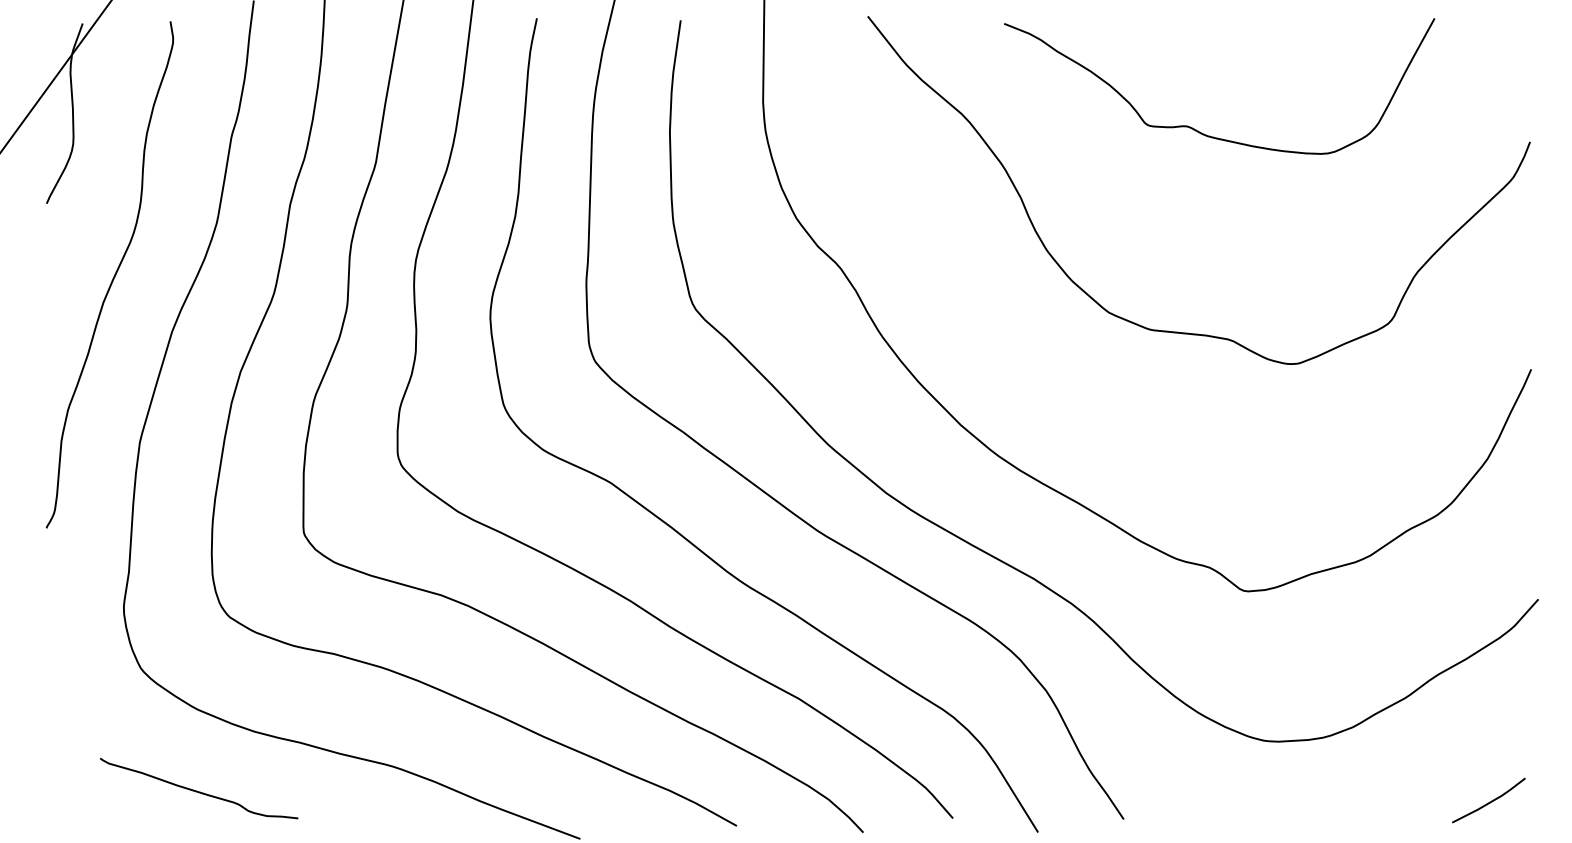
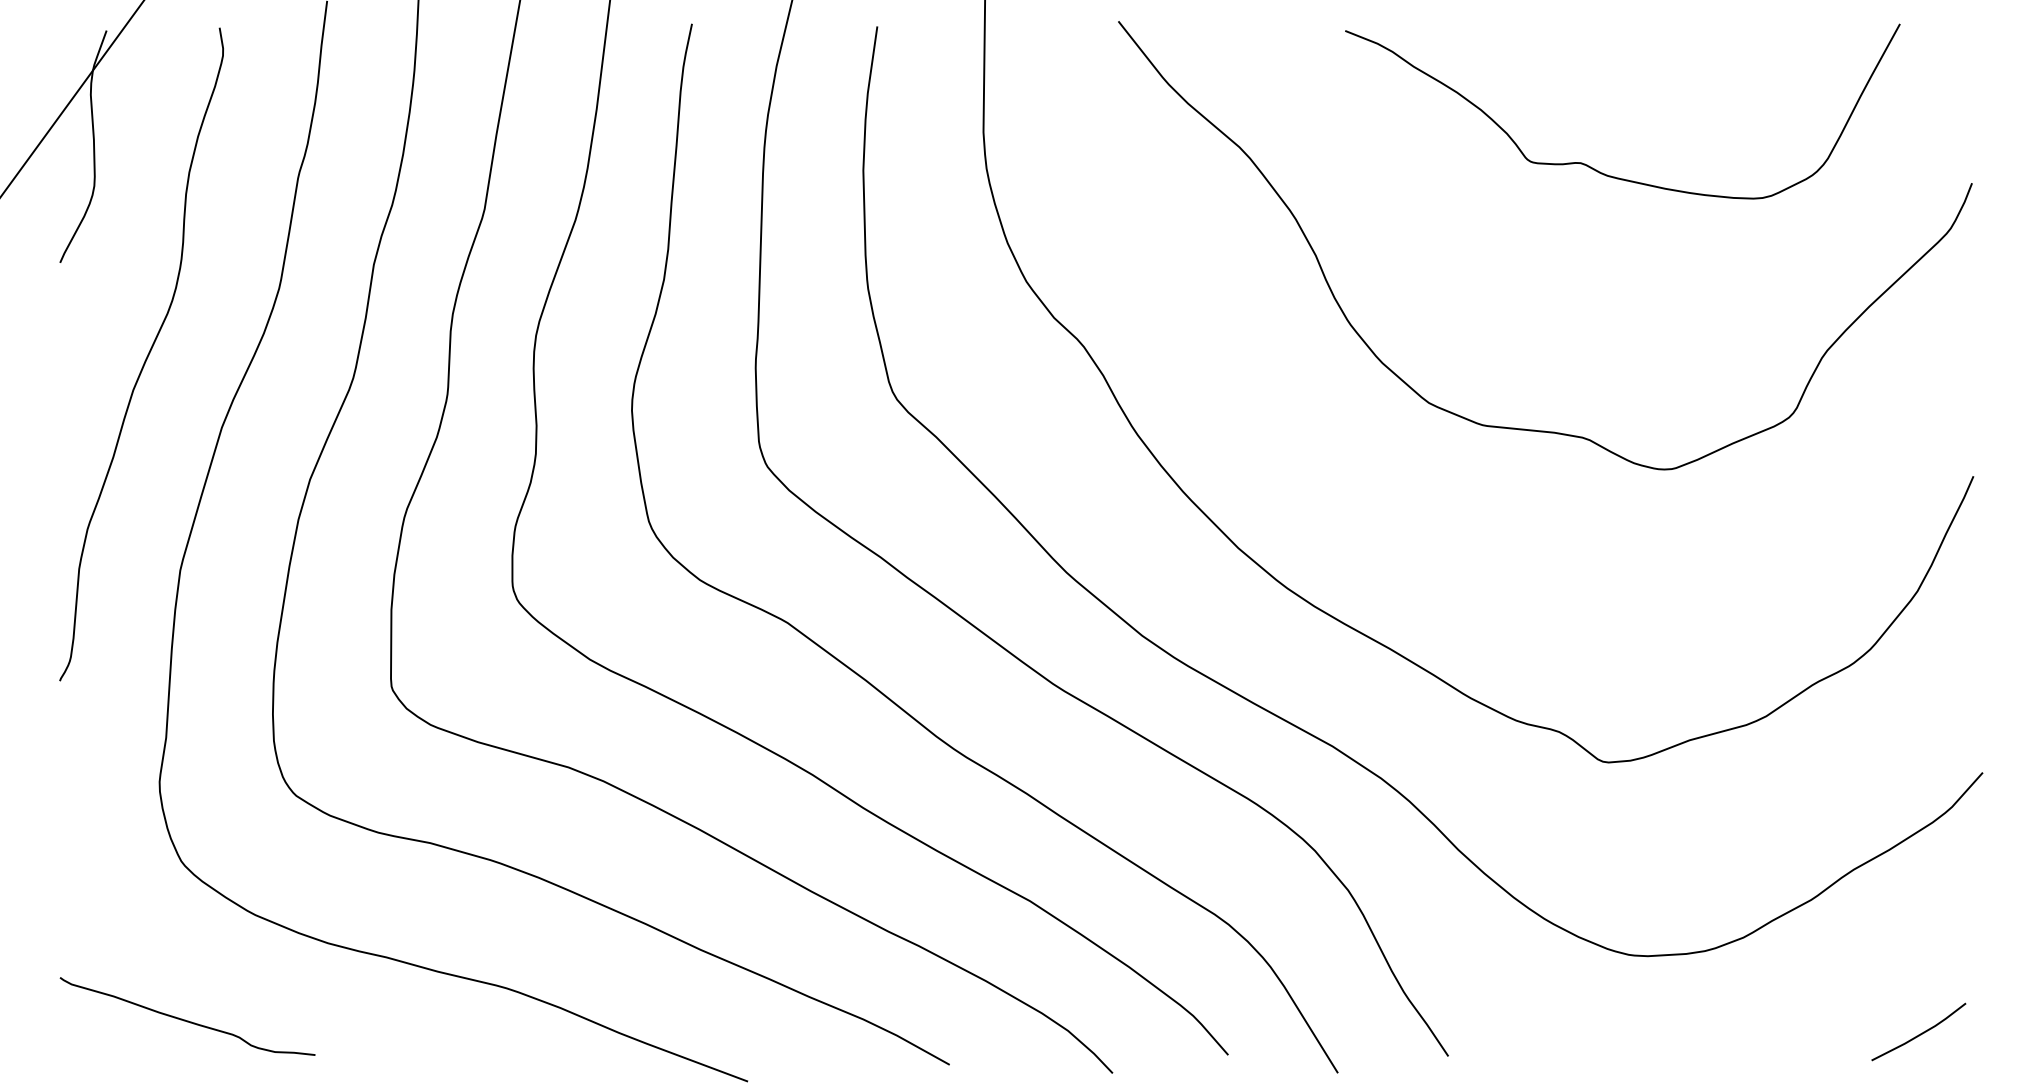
curve: (1193, 128) -> (1589, 165), moved
curve: (197, 790) -> (185, 1019), moved

